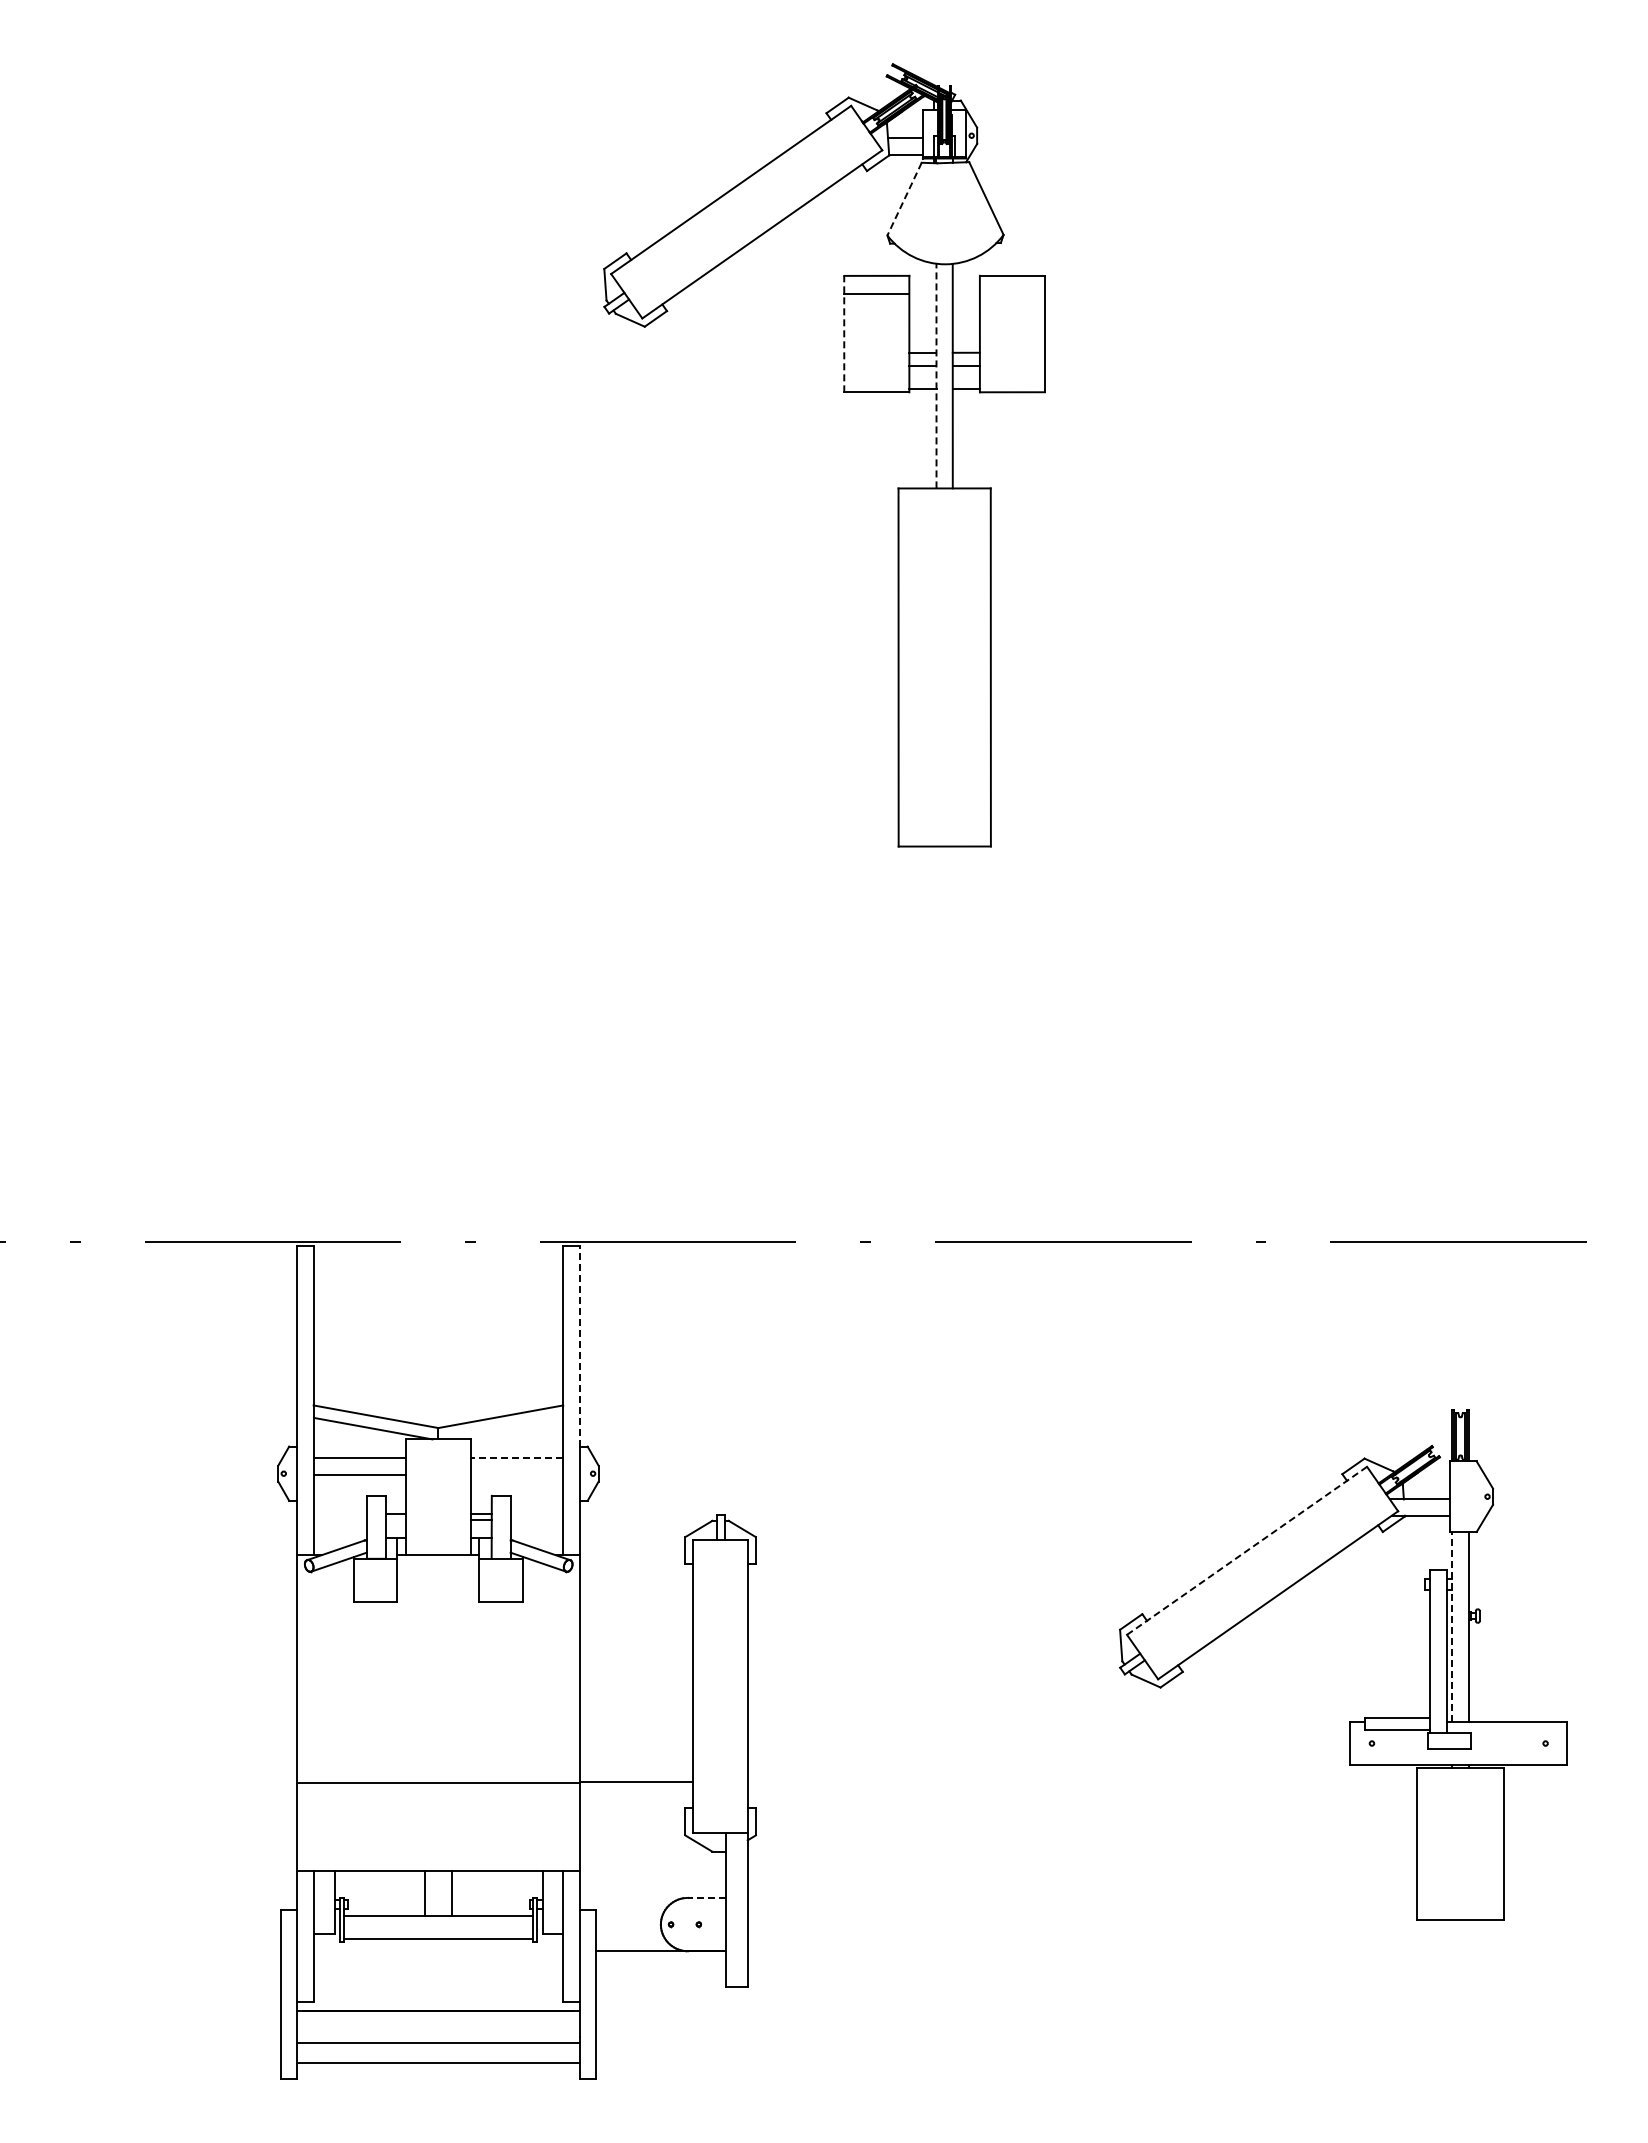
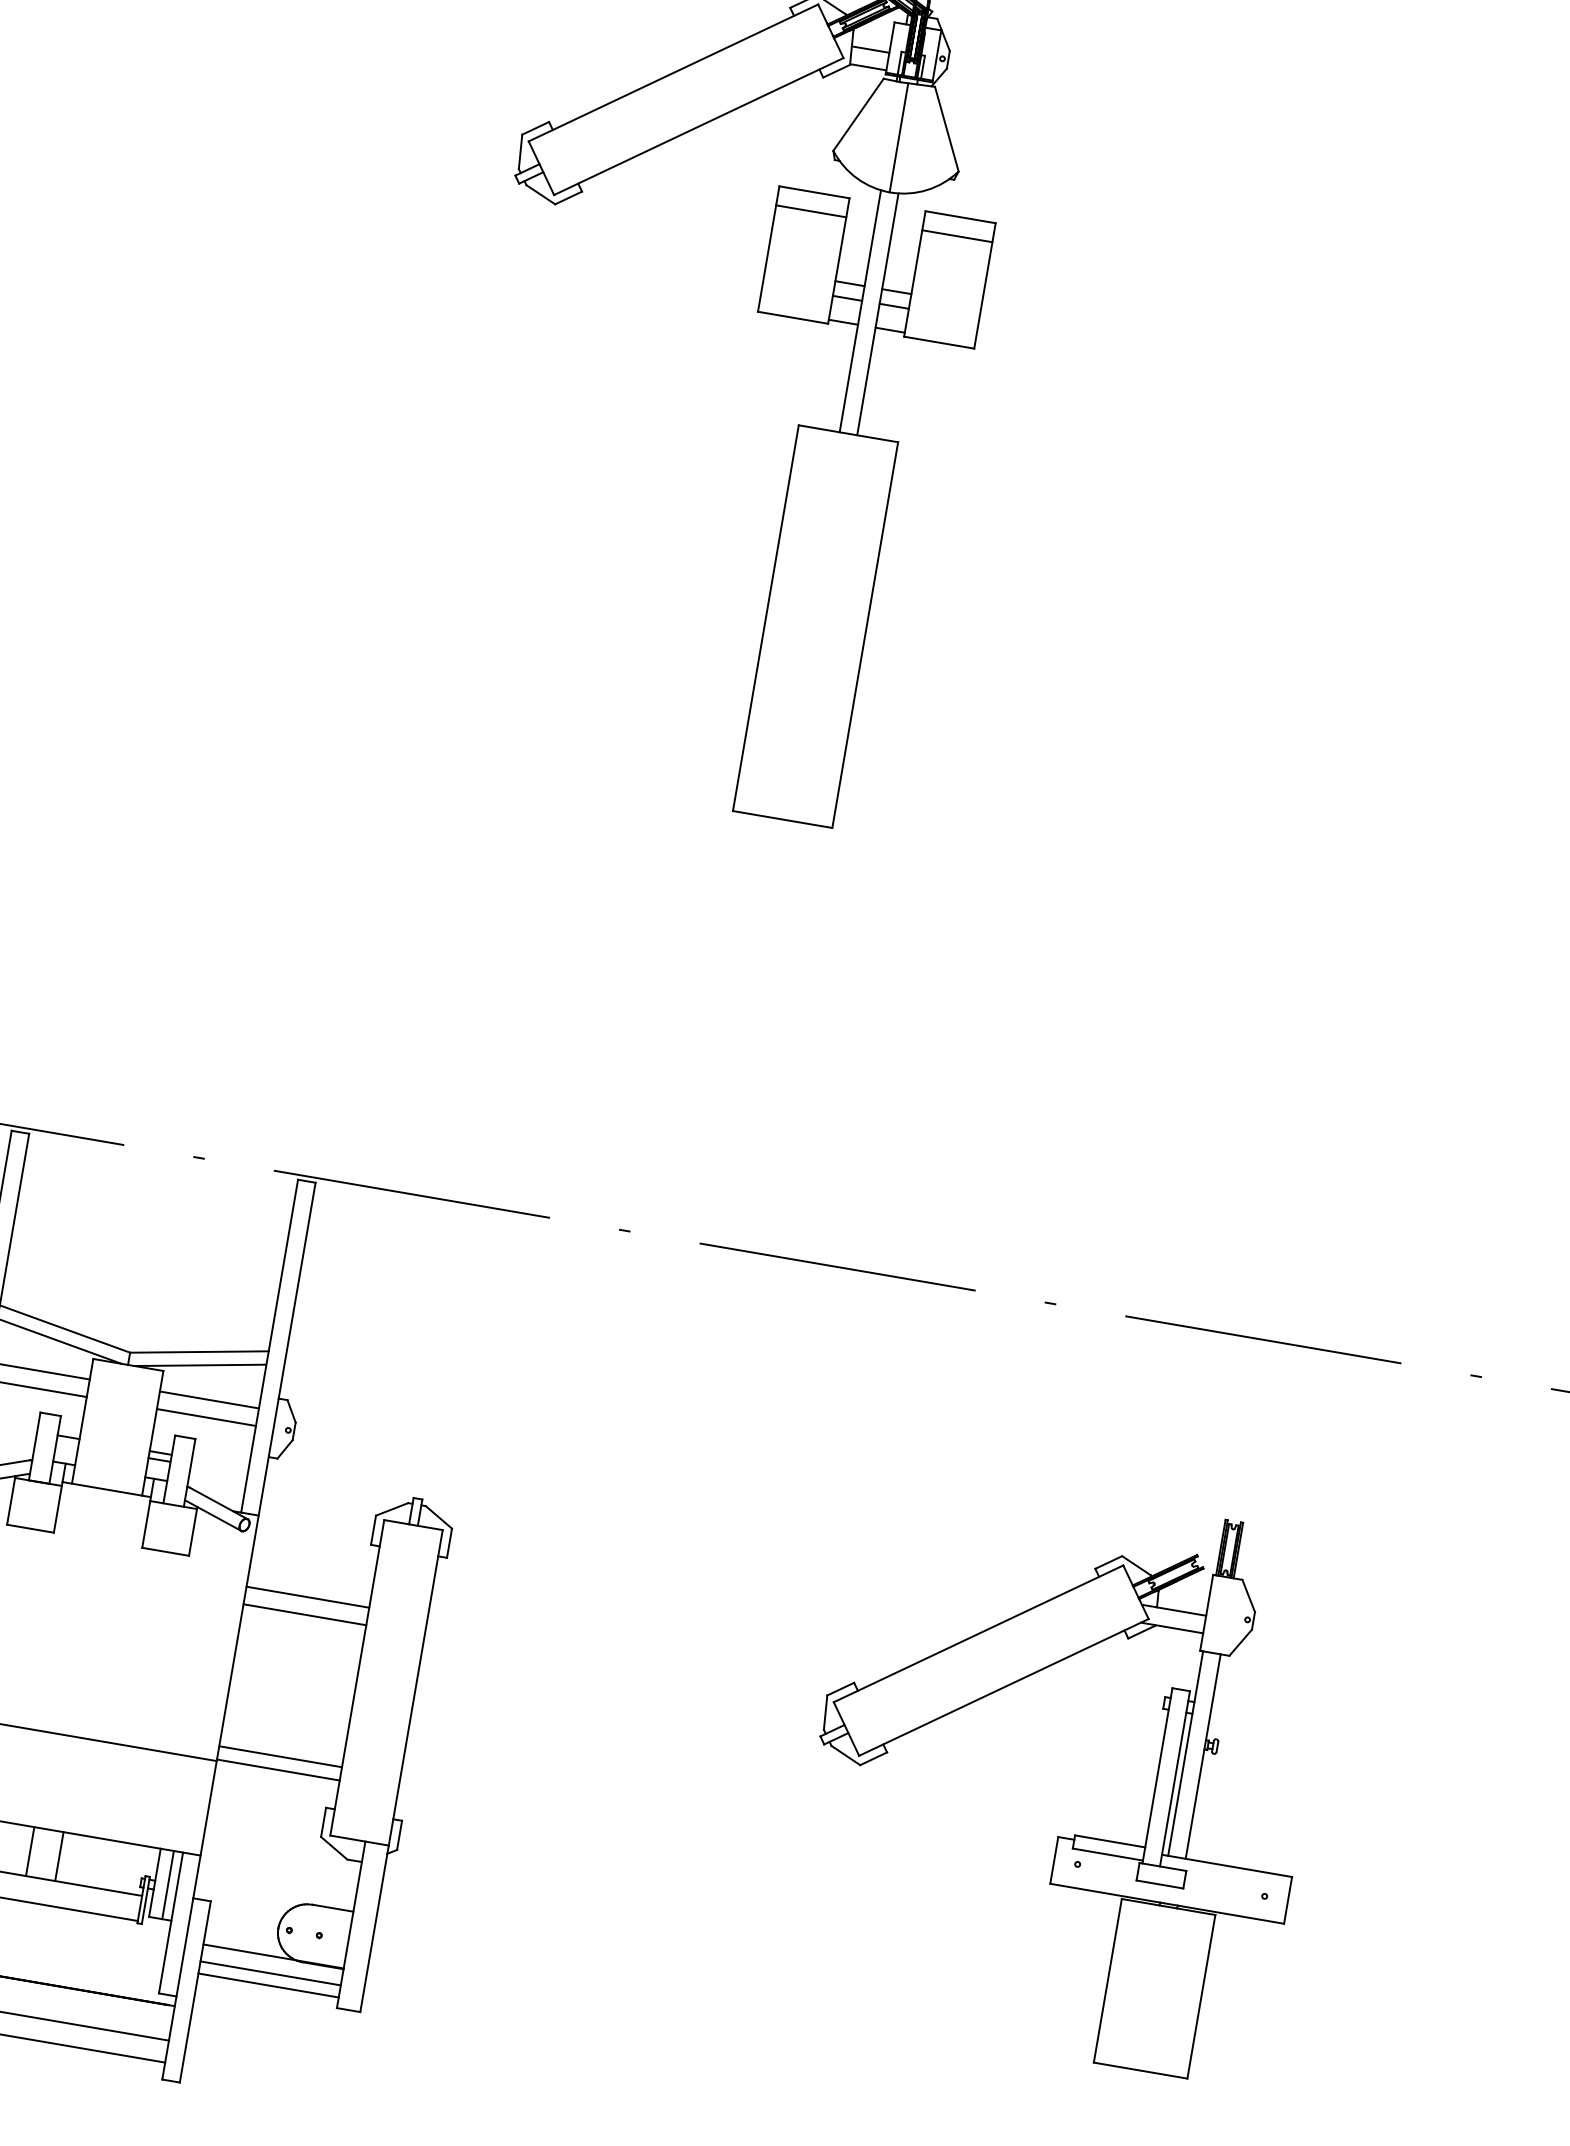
line: (904, 199) -> (858, 115), dashed -> solid
line: (944, 213) -> (898, 137), added
line: (1011, 293) -> (956, 236), added
line: (844, 333) -> (769, 248), dashed -> solid
line: (936, 375) -> (860, 310), dashed -> solid
line: (579, 1345) -> (297, 1289), dashed -> solid
line: (503, 1428) -> (200, 1365), added
line: (517, 1458) -> (209, 1400), dashed -> solid
line: (517, 1474) -> (206, 1417), added
line: (1247, 1550) -> (979, 1633), dashed -> solid
line: (636, 1621) -> (307, 1597), added
line: (1452, 1626) -> (1185, 1753), dashed -> solid
line: (636, 1637) -> (304, 1614), added
line: (636, 1769) -> (280, 1756), added
line: (707, 1897) -> (333, 1907), dashed -> solid
line: (554, 1902) -> (167, 1885), added
line: (660, 1966) -> (270, 1973), added
line: (660, 1977) -> (268, 1985), added

